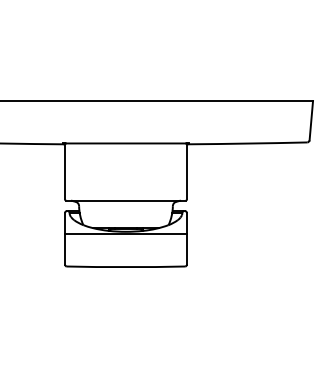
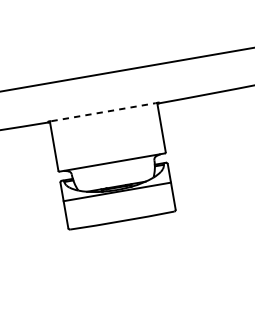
line: (126, 143) -> (104, 112), solid -> dashed

